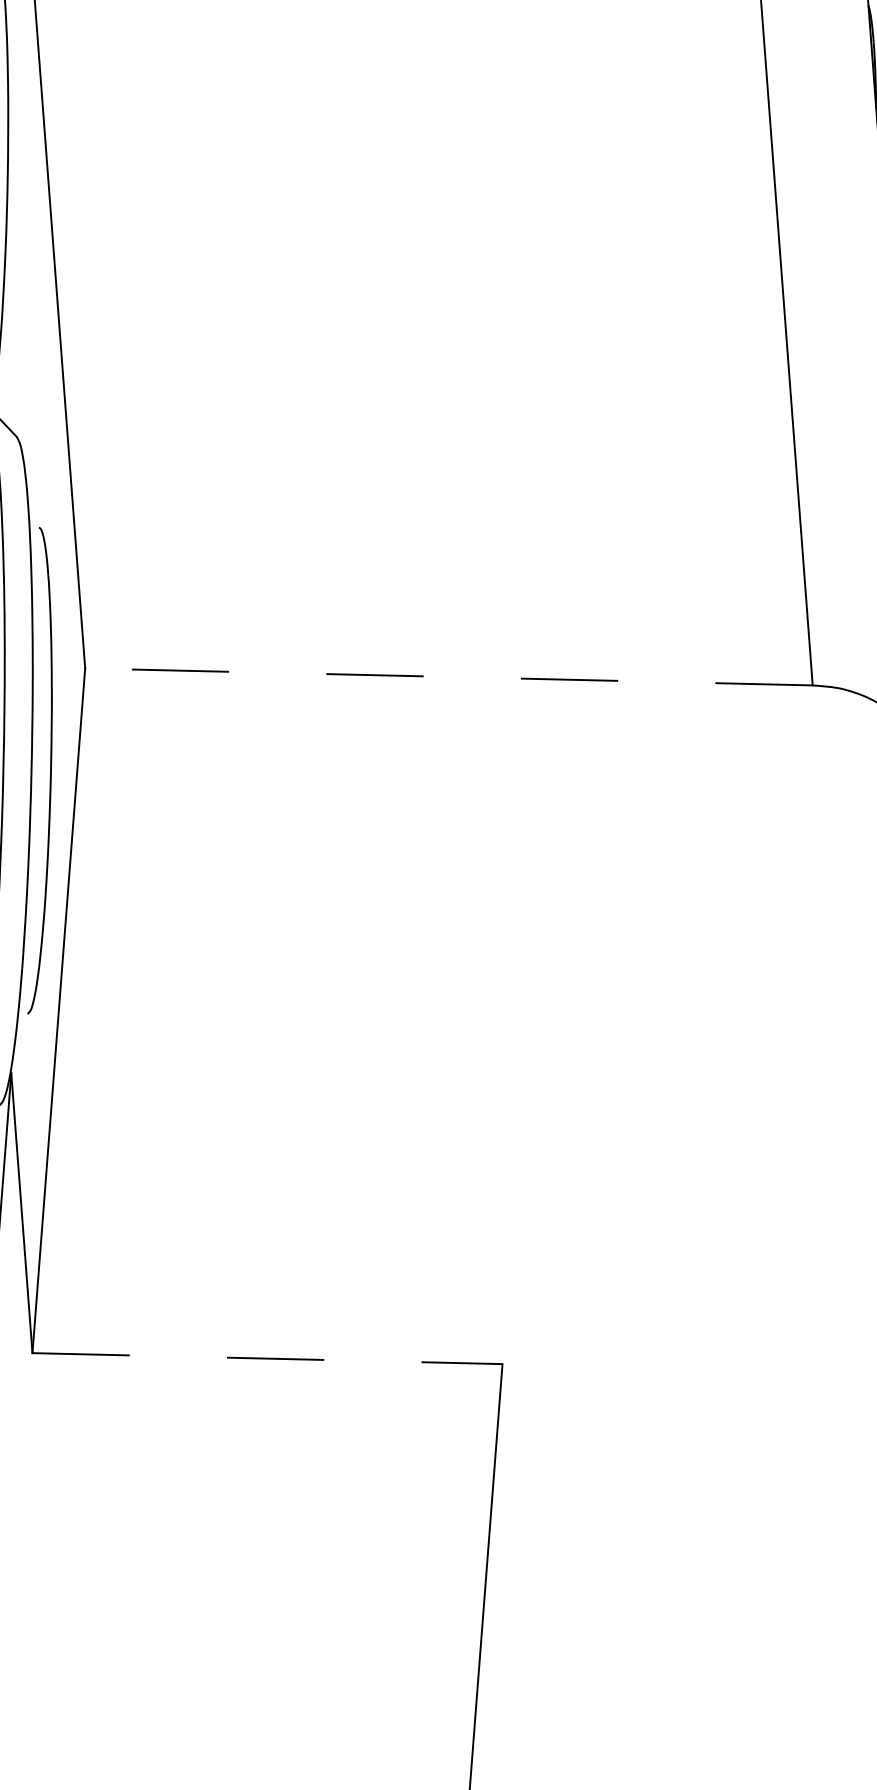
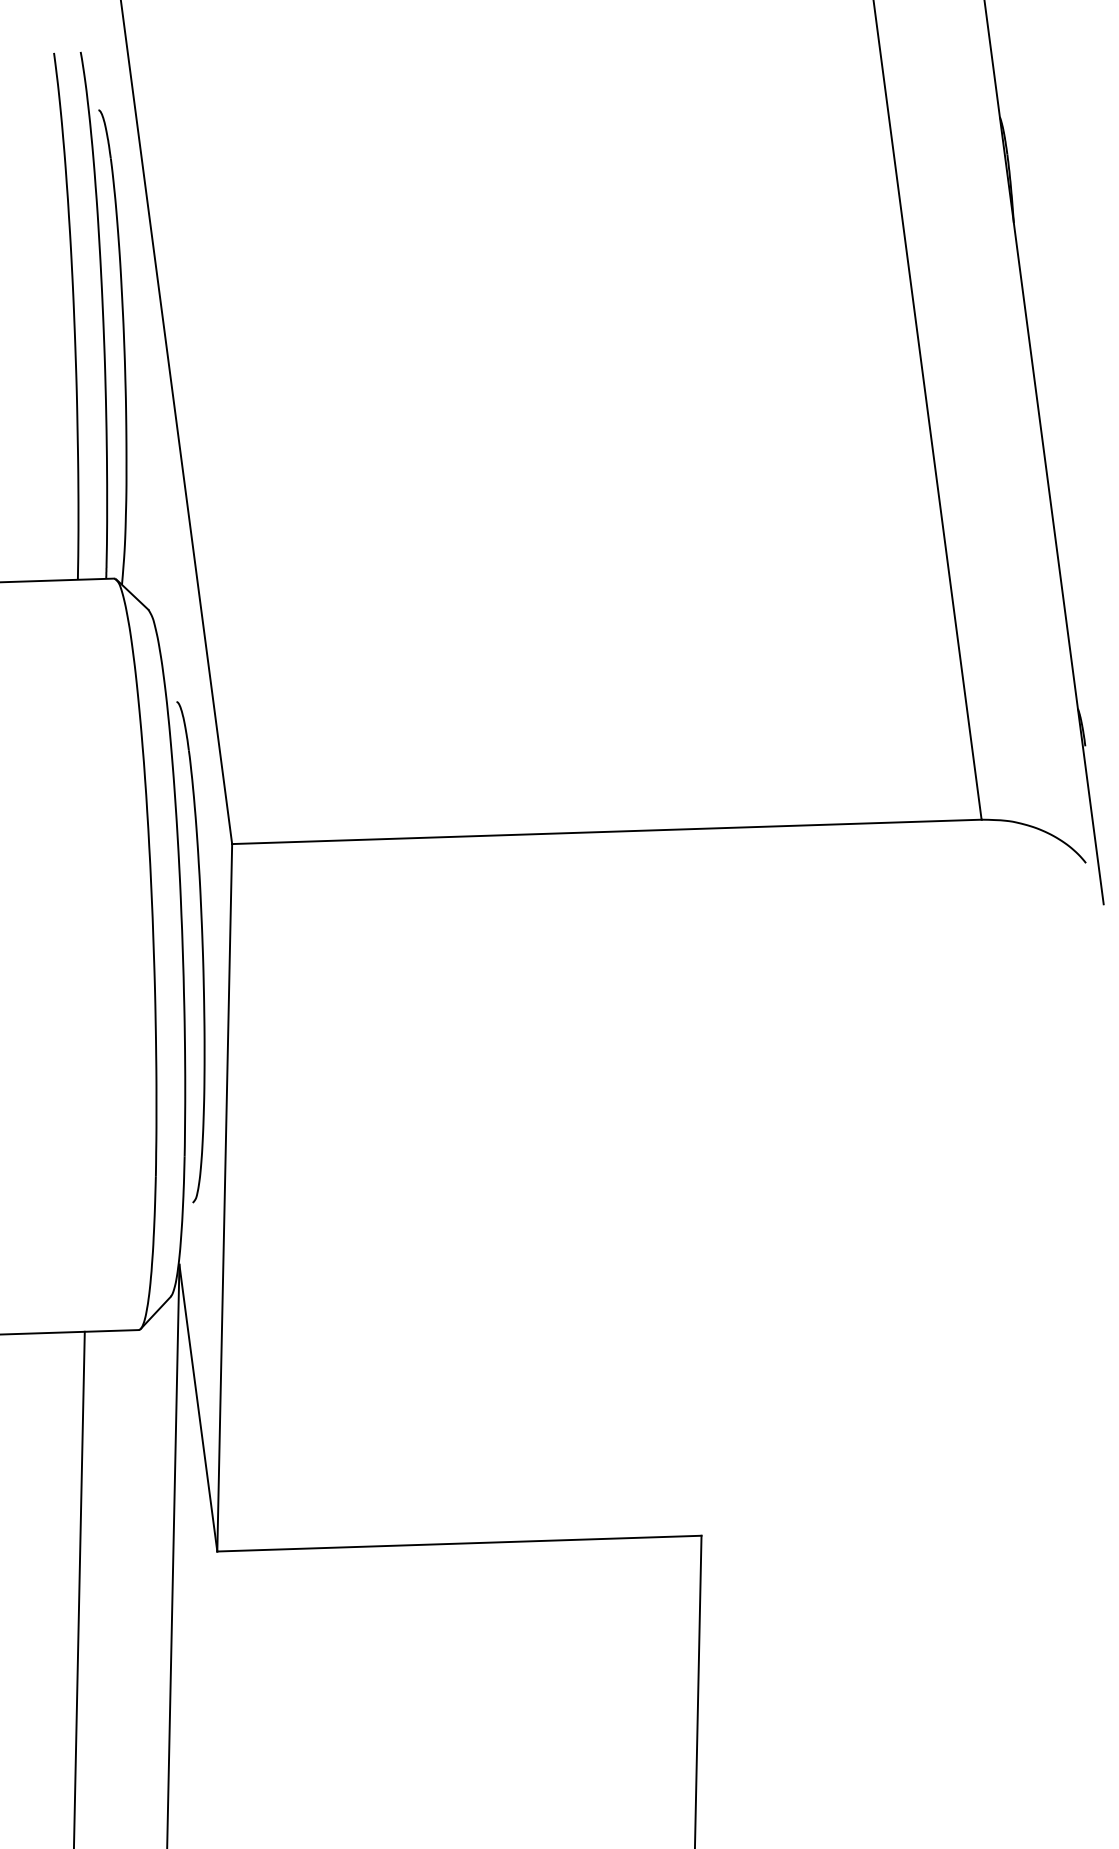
line: (448, 676) -> (606, 831), dashed -> solid
line: (267, 1358) -> (459, 1543), dashed -> solid

